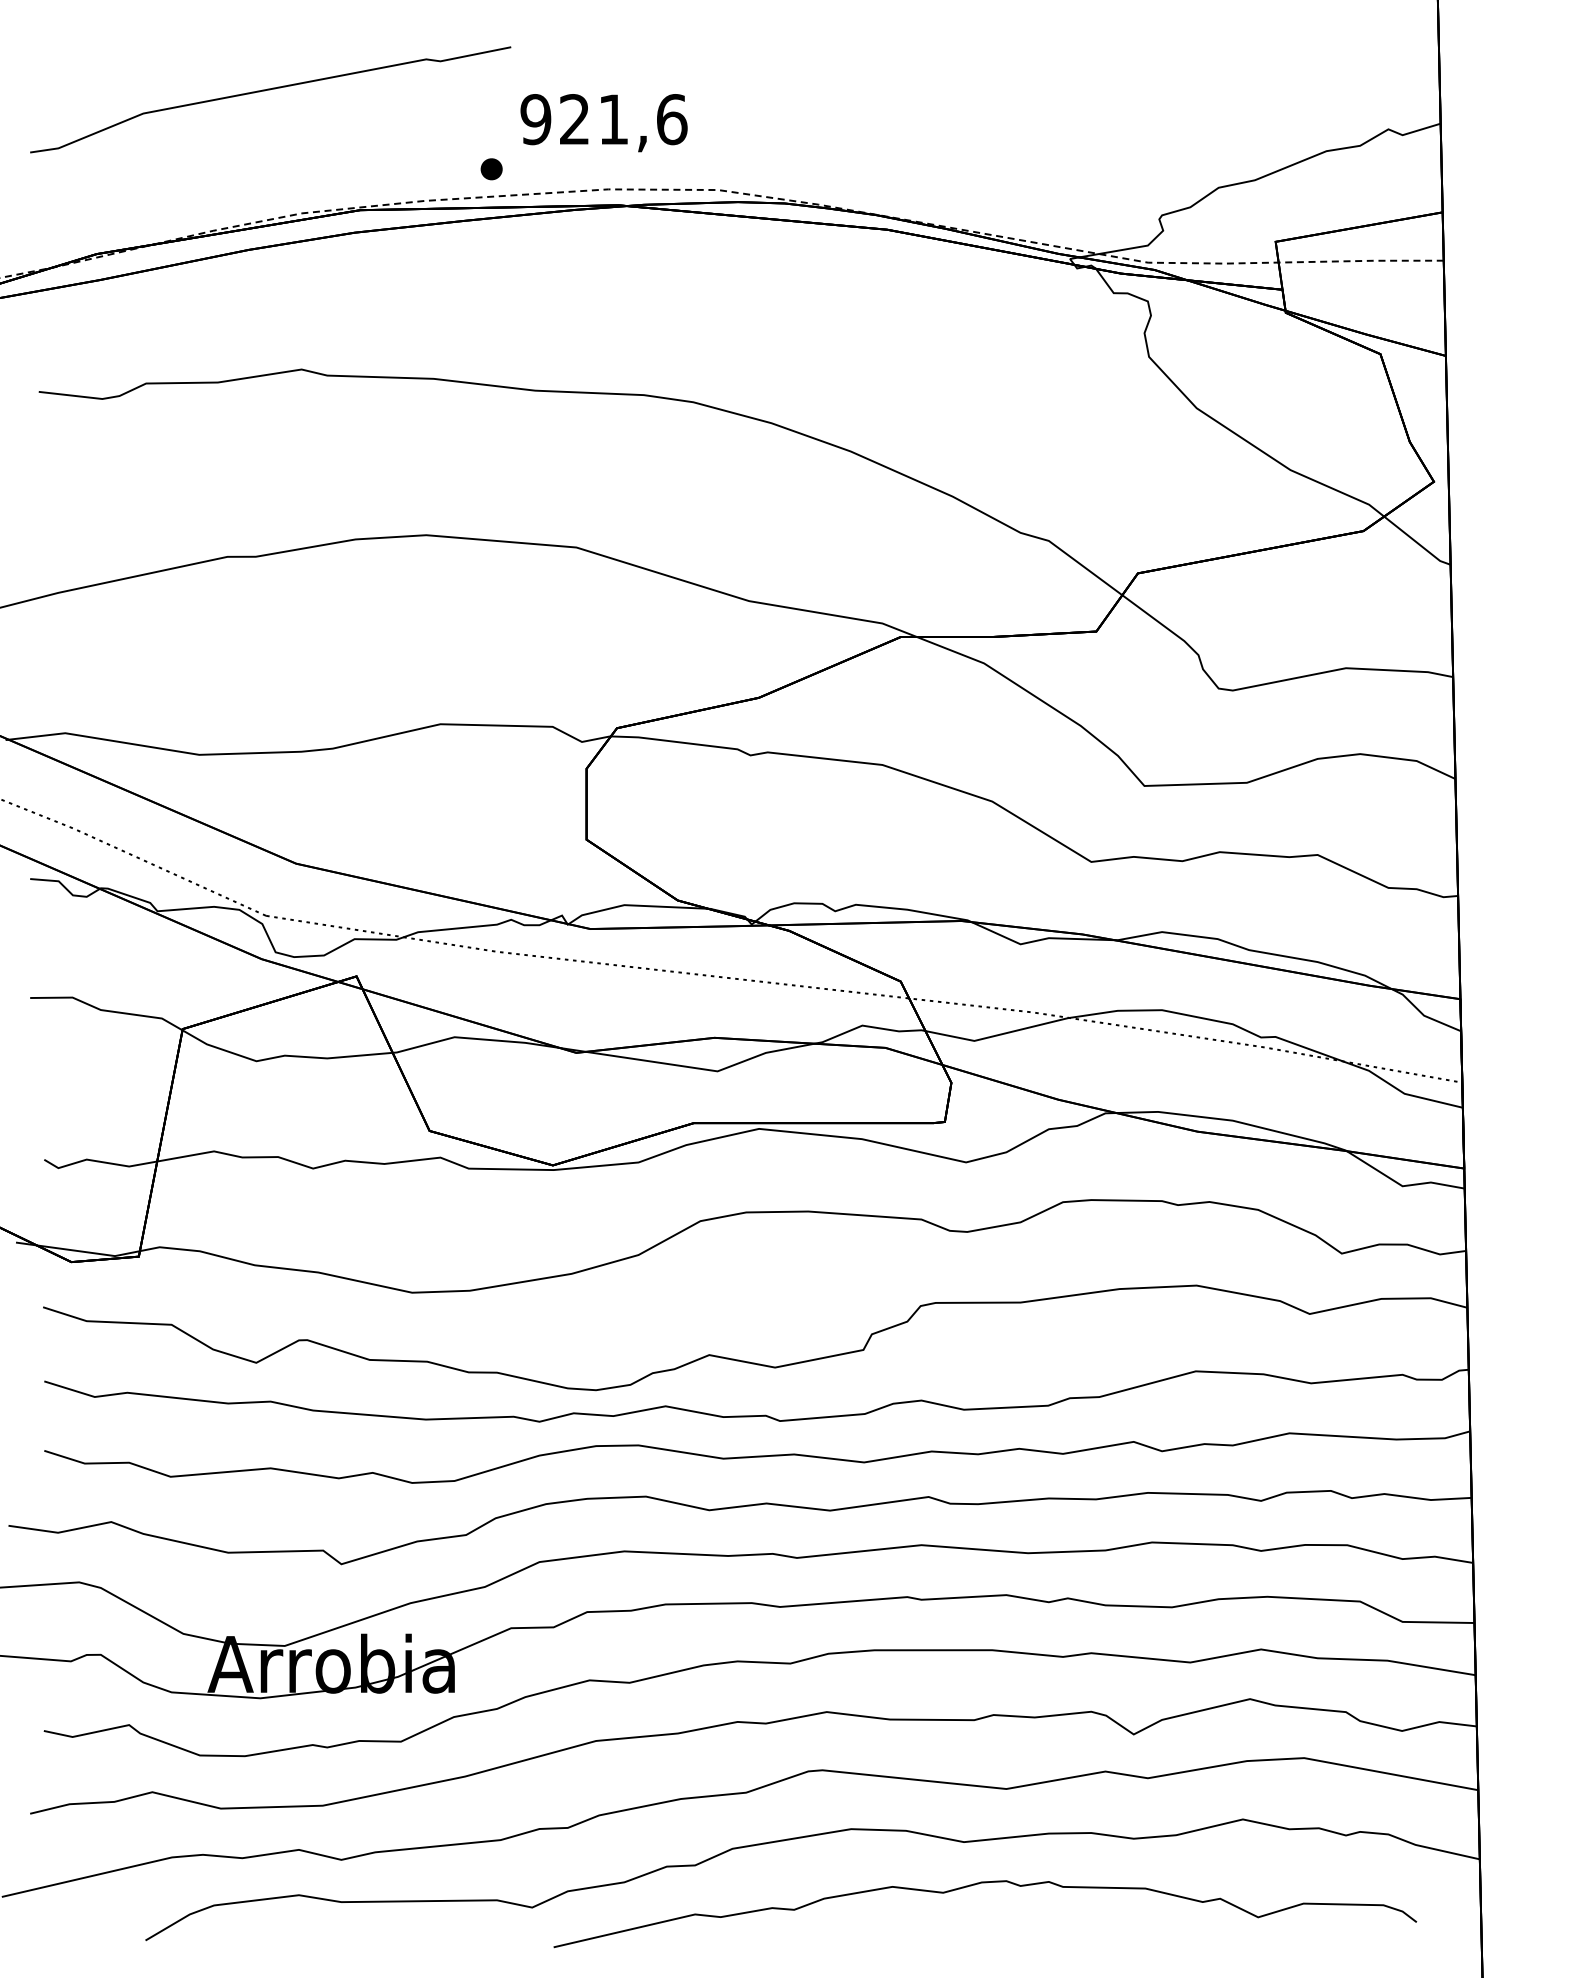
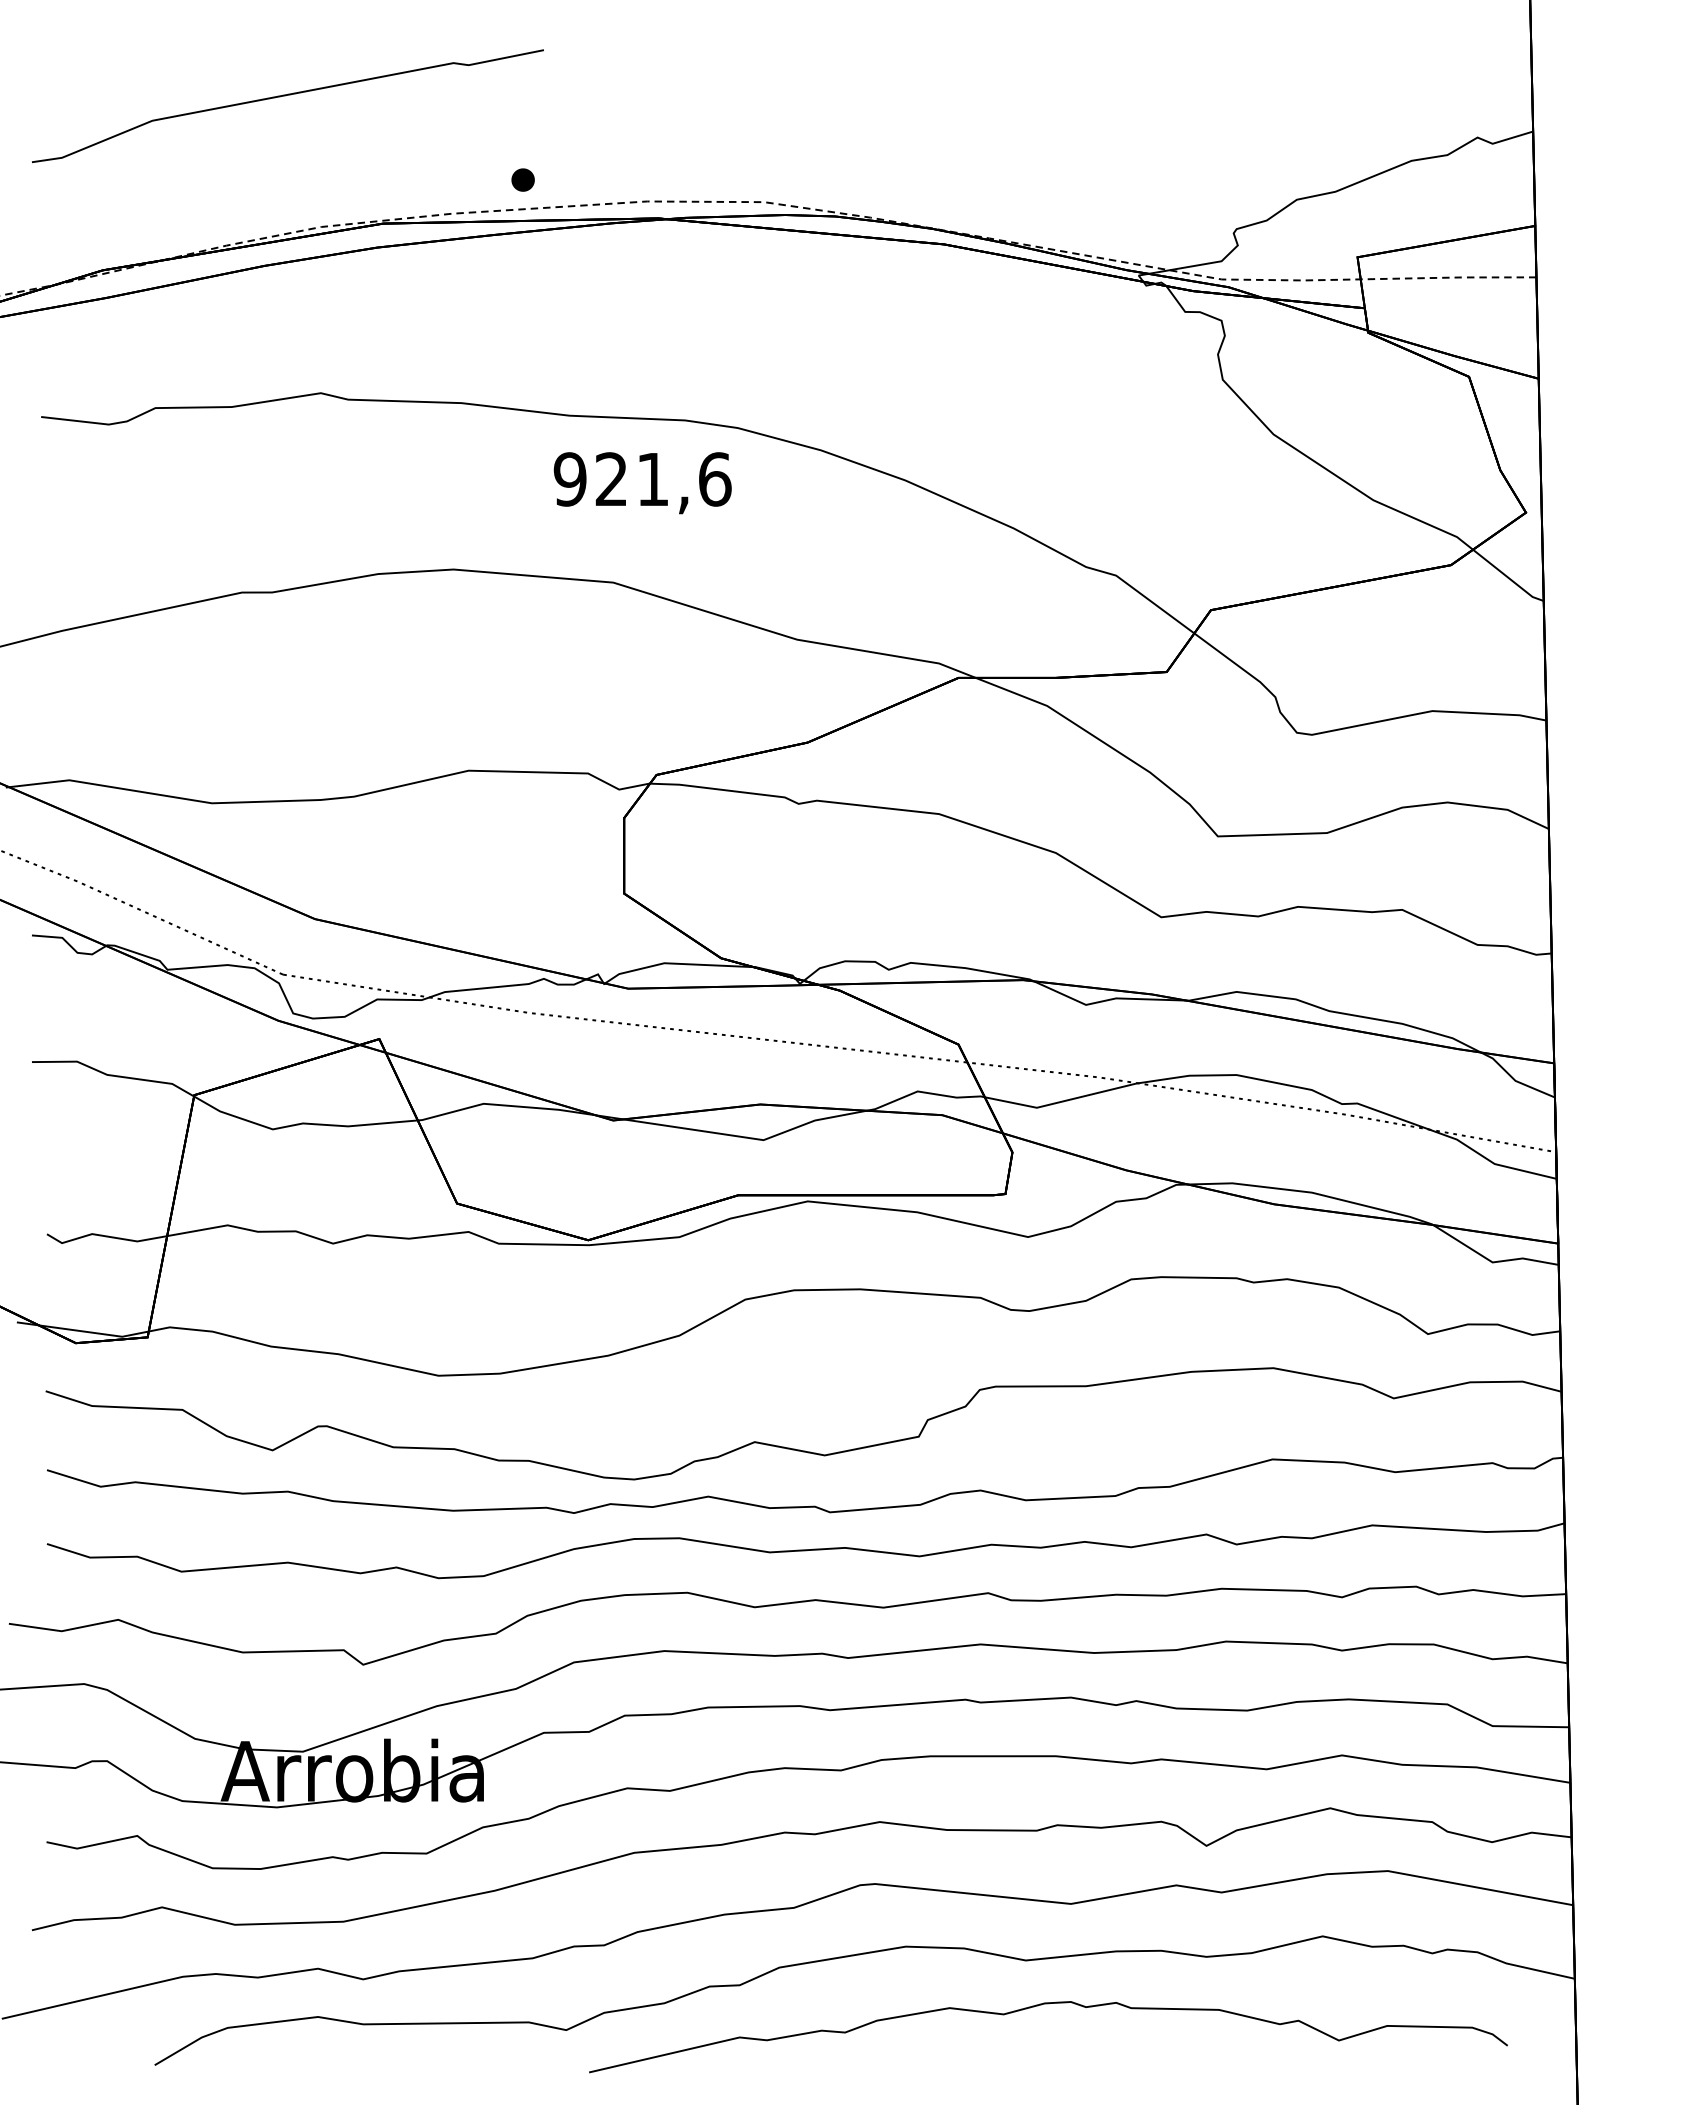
text: (603, 123) -> (642, 483), moved

